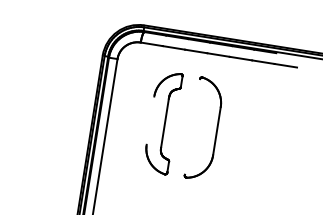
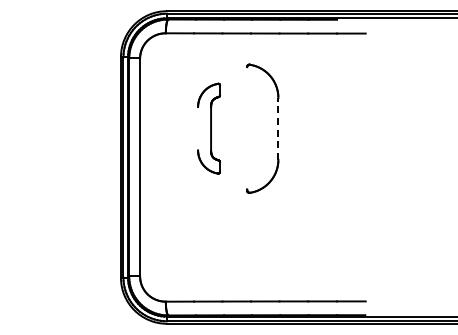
part: (162, 122) -> (208, 128), size x0.7
line: (217, 130) -> (278, 128), solid -> dashed

